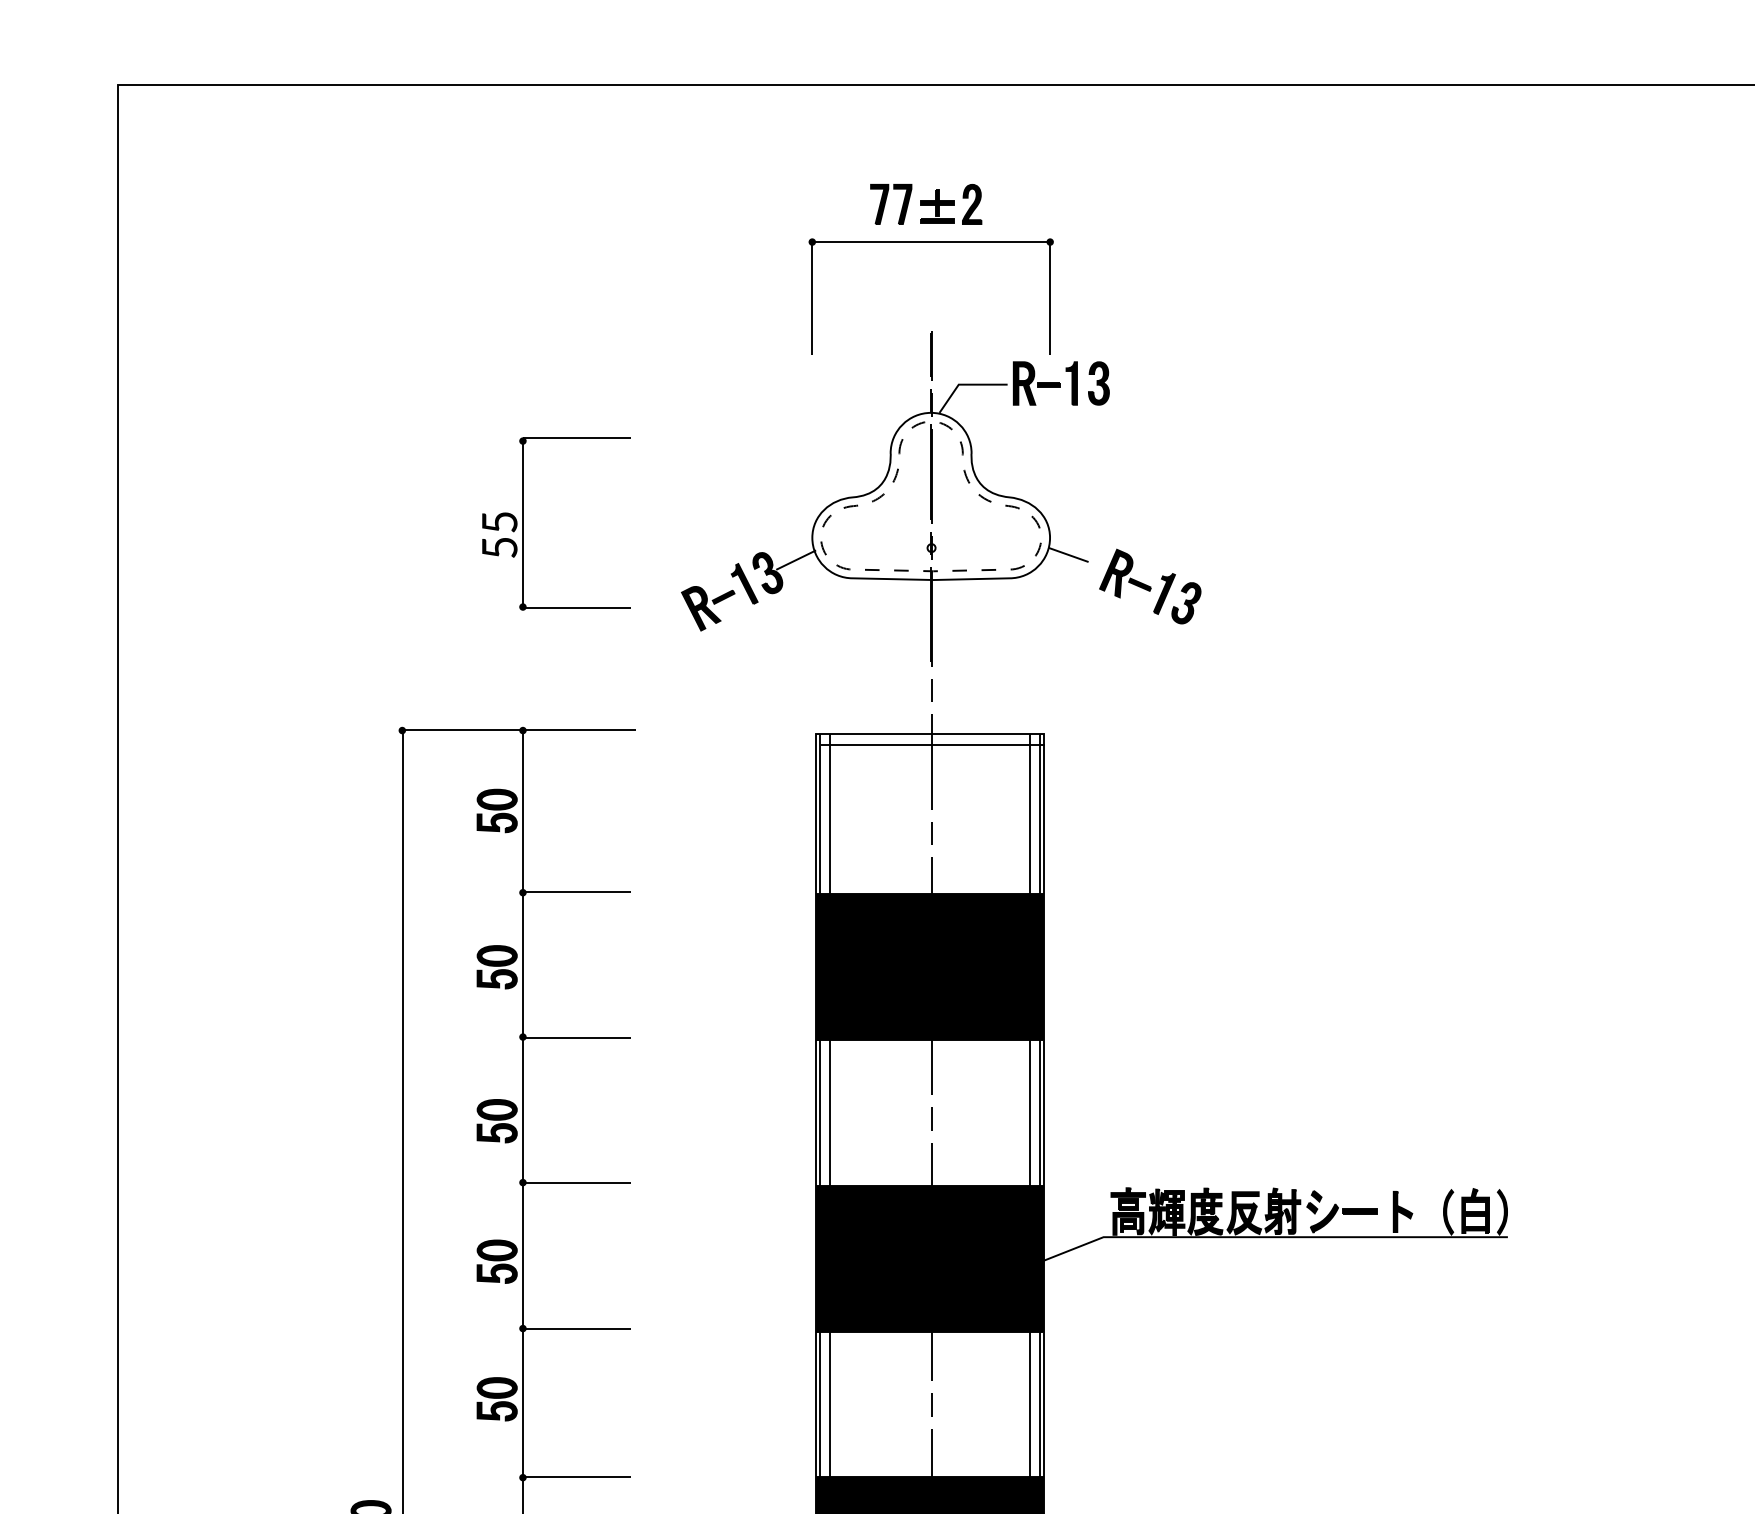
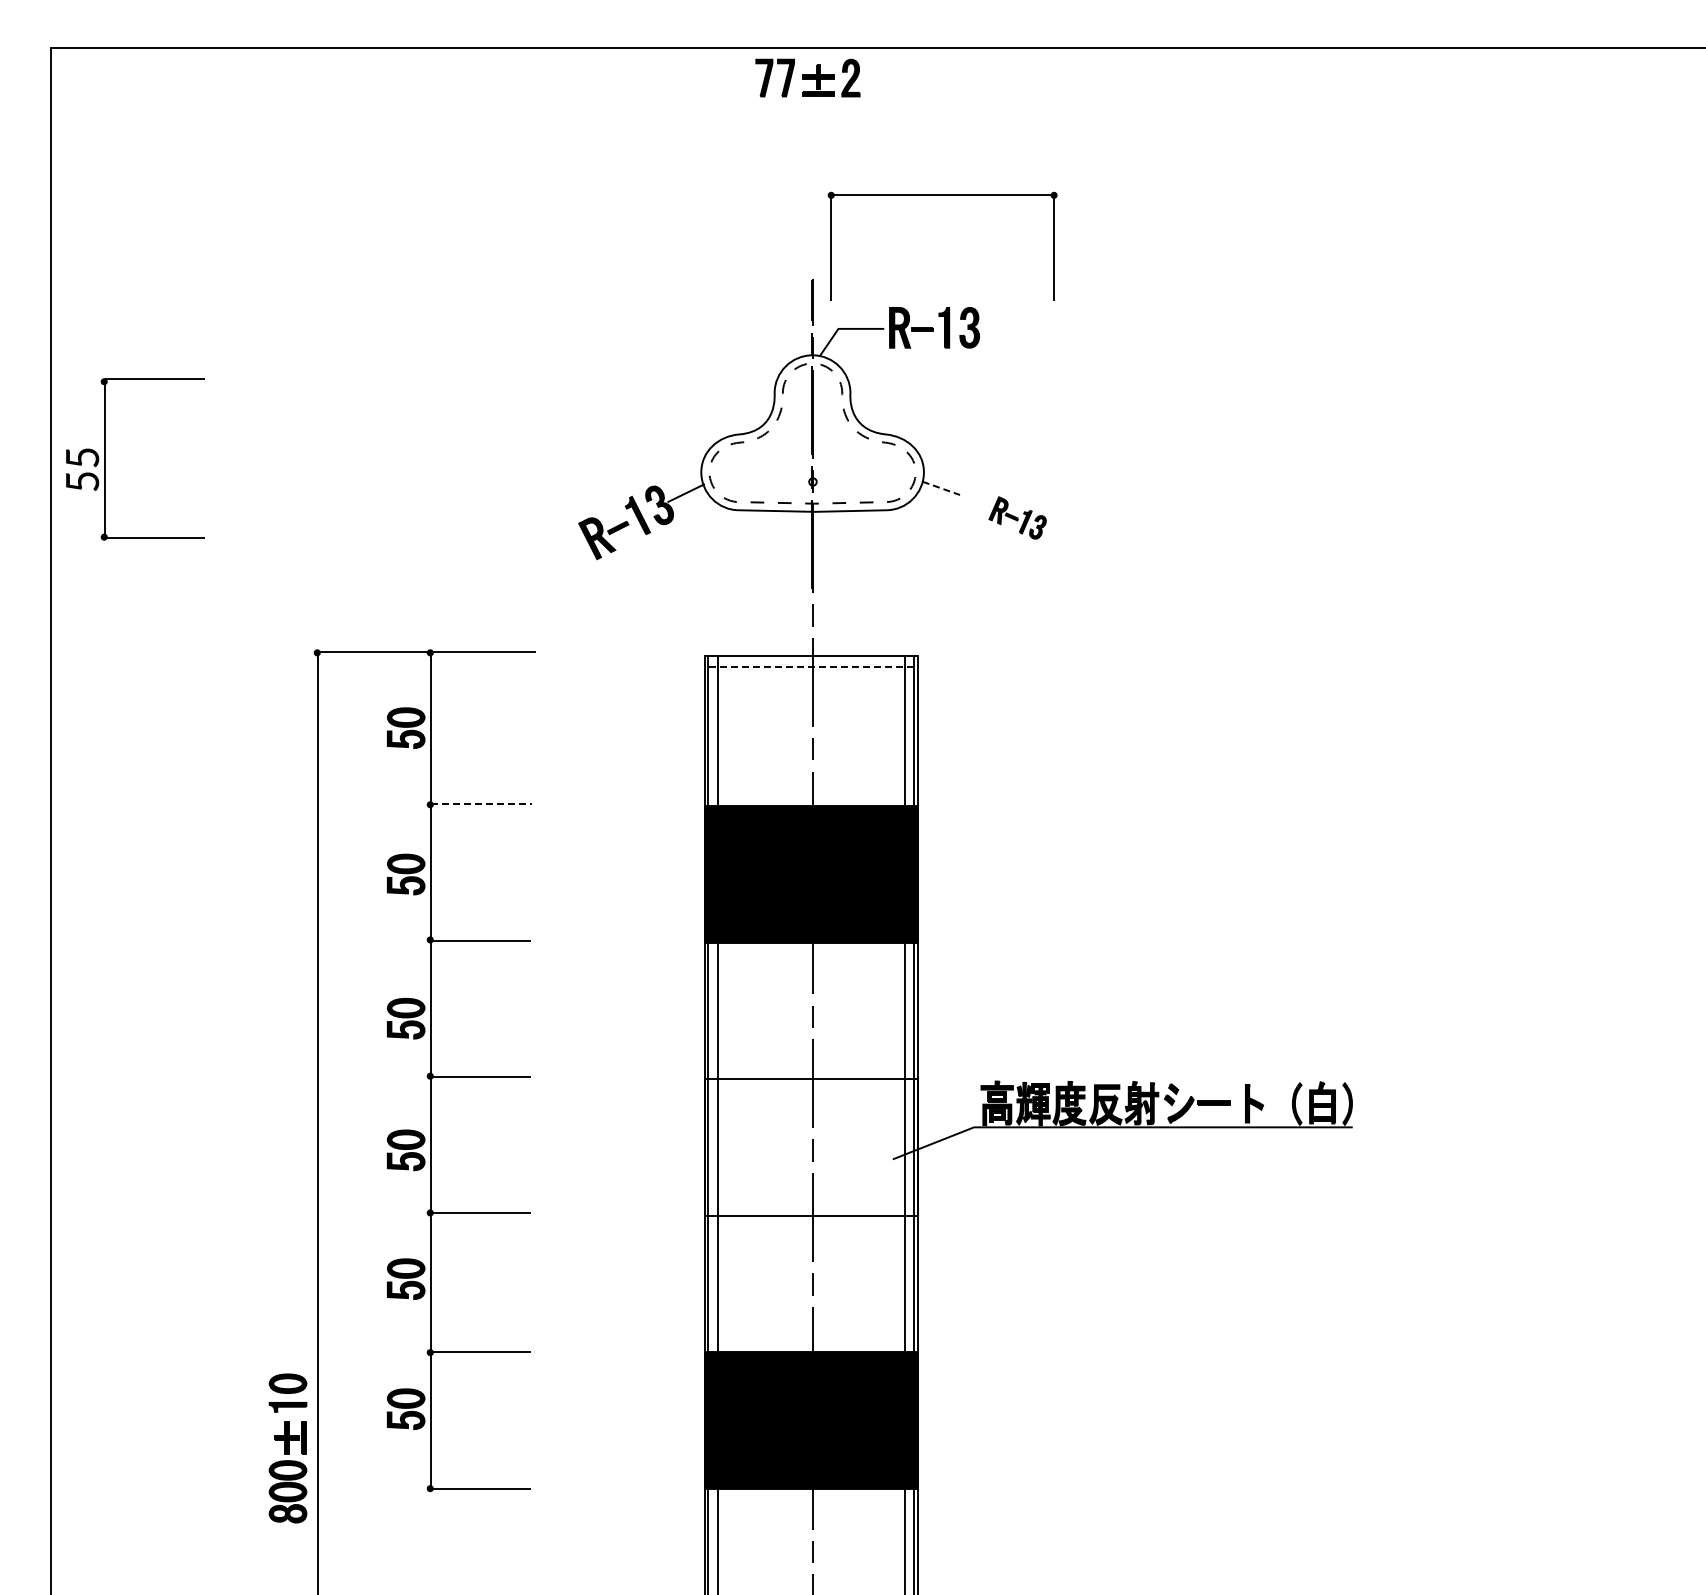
part: (925, 203) -> (807, 77), moved
part: (931, 242) -> (942, 195), moved
part: (524, 524) -> (105, 459), moved
line: (1068, 555) -> (941, 488), solid -> dashed
part: (1149, 586) -> (1017, 517), size x0.6
line: (933, 745) -> (814, 666), solid -> dashed
line: (577, 892) -> (481, 804), solid -> dashed
fill: (929, 1258) -> (811, 1147), removed

